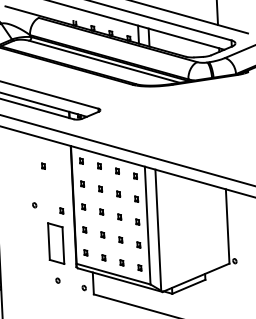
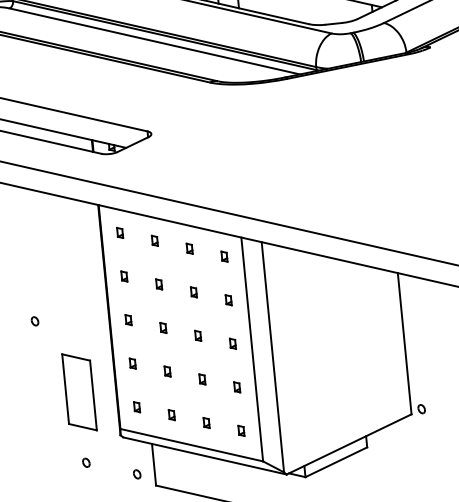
part: (43, 165) -> (48, 244), removed
part: (61, 210) -> (86, 328), removed

